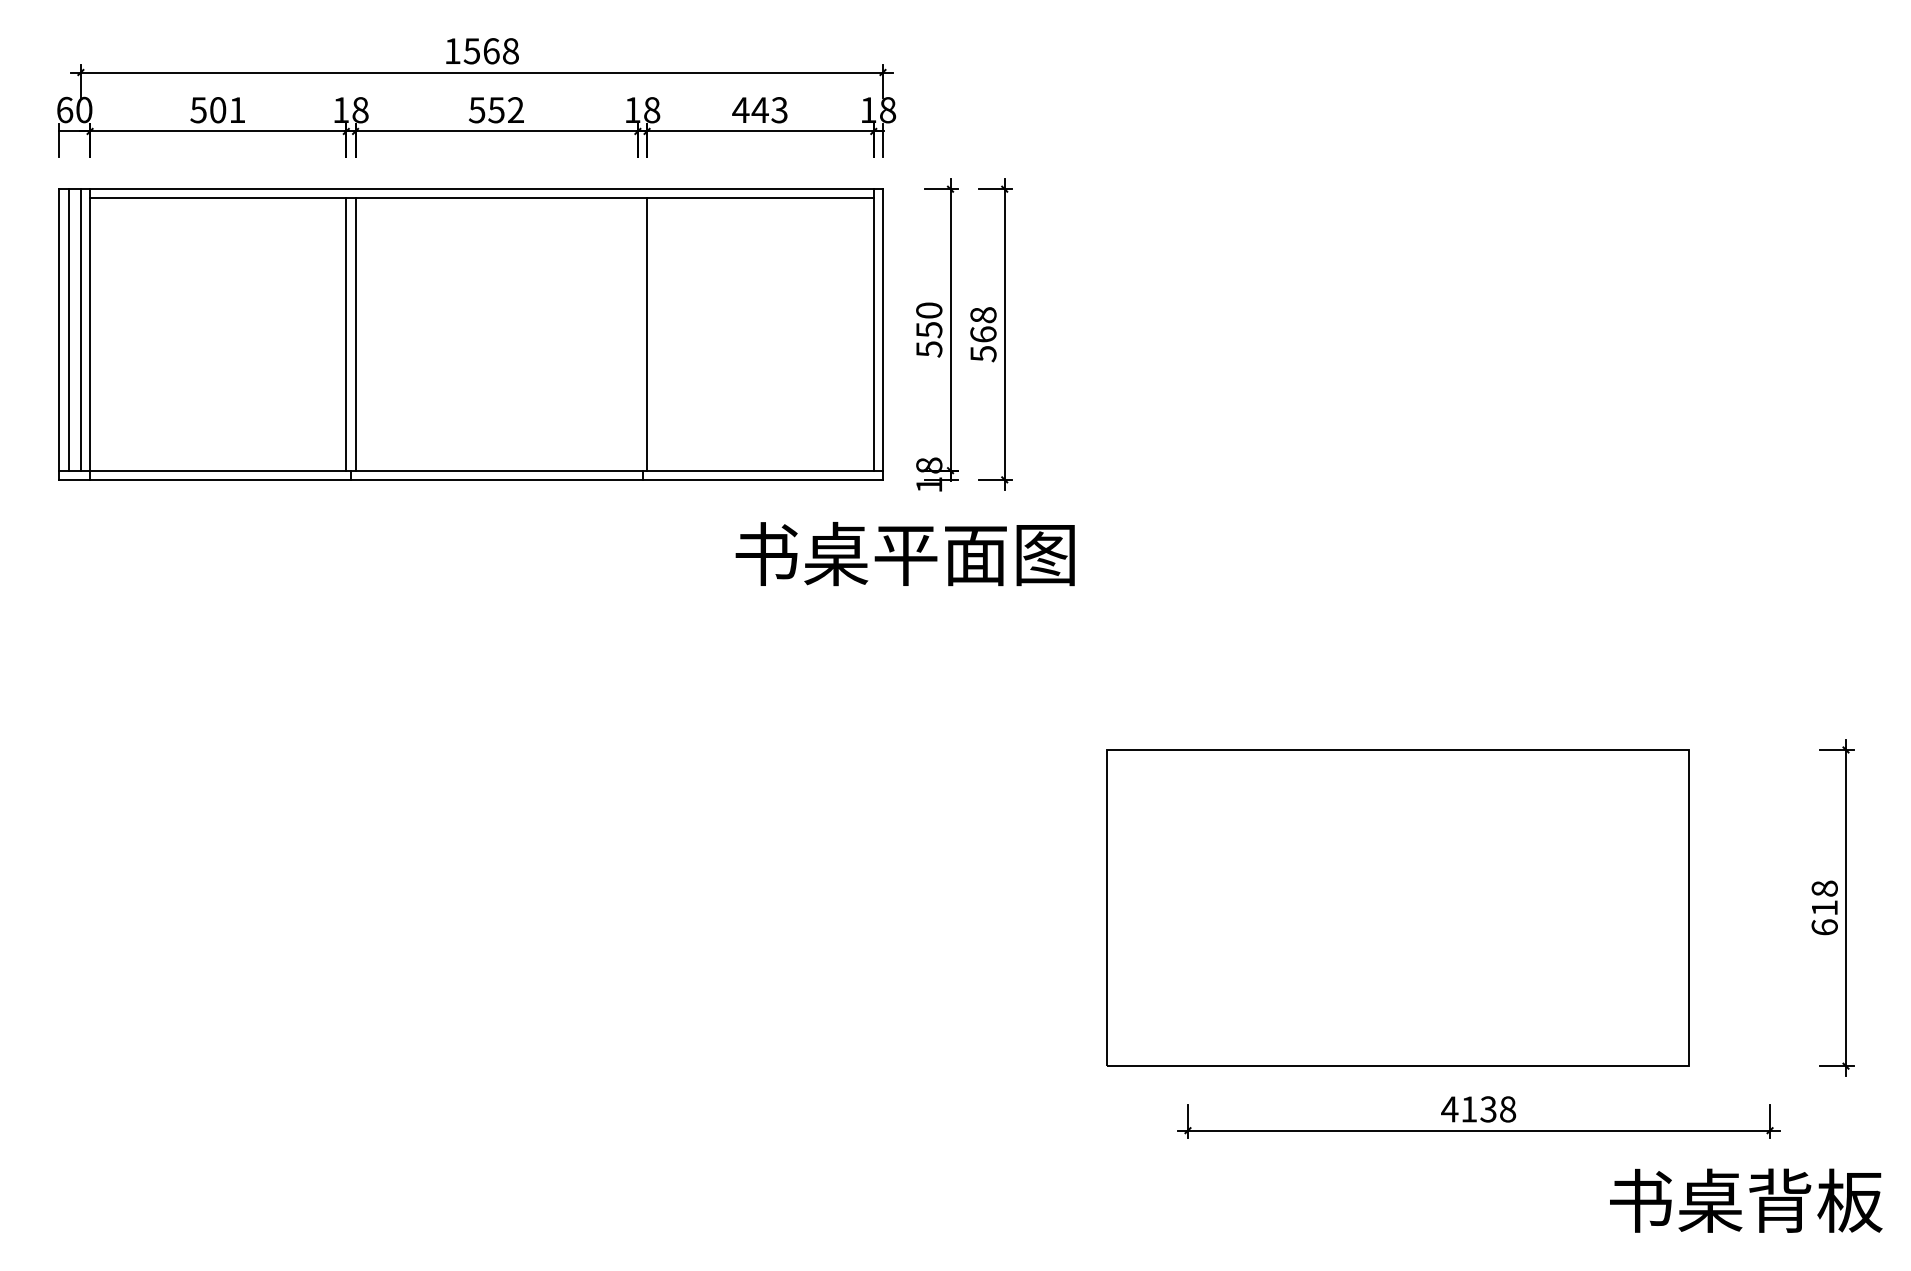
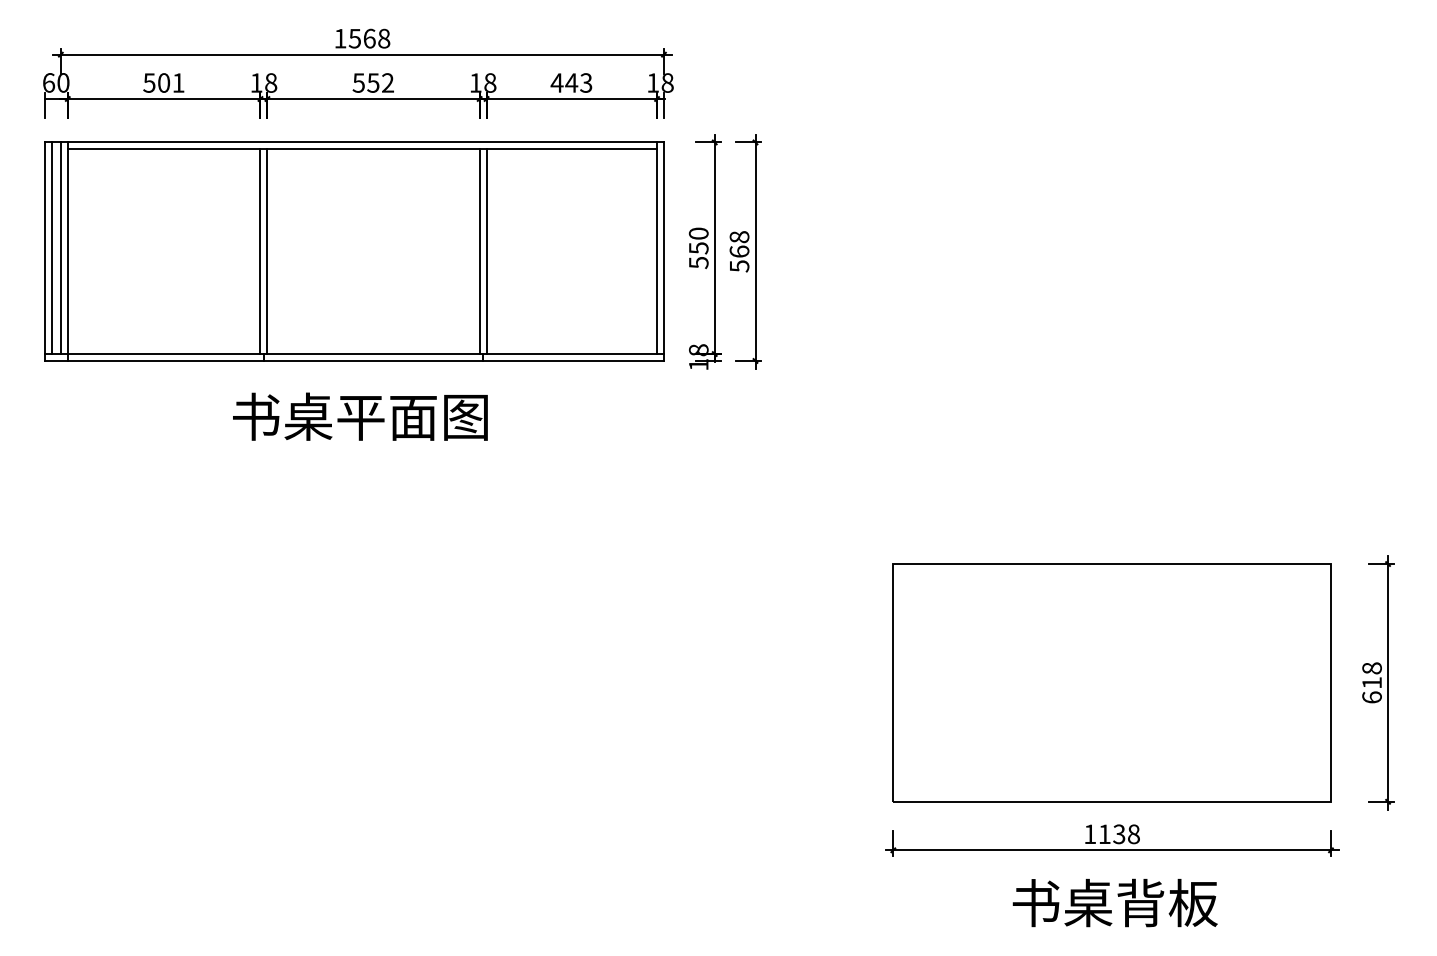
line: (637, 334) -> (479, 251), added
text: (904, 554) -> (359, 417), moved
part: (1397, 907) -> (1111, 682), moved
text: (1449, 1109) -> (1089, 834), 4138 -> 1138
text: (1746, 1200) -> (1115, 902), moved

